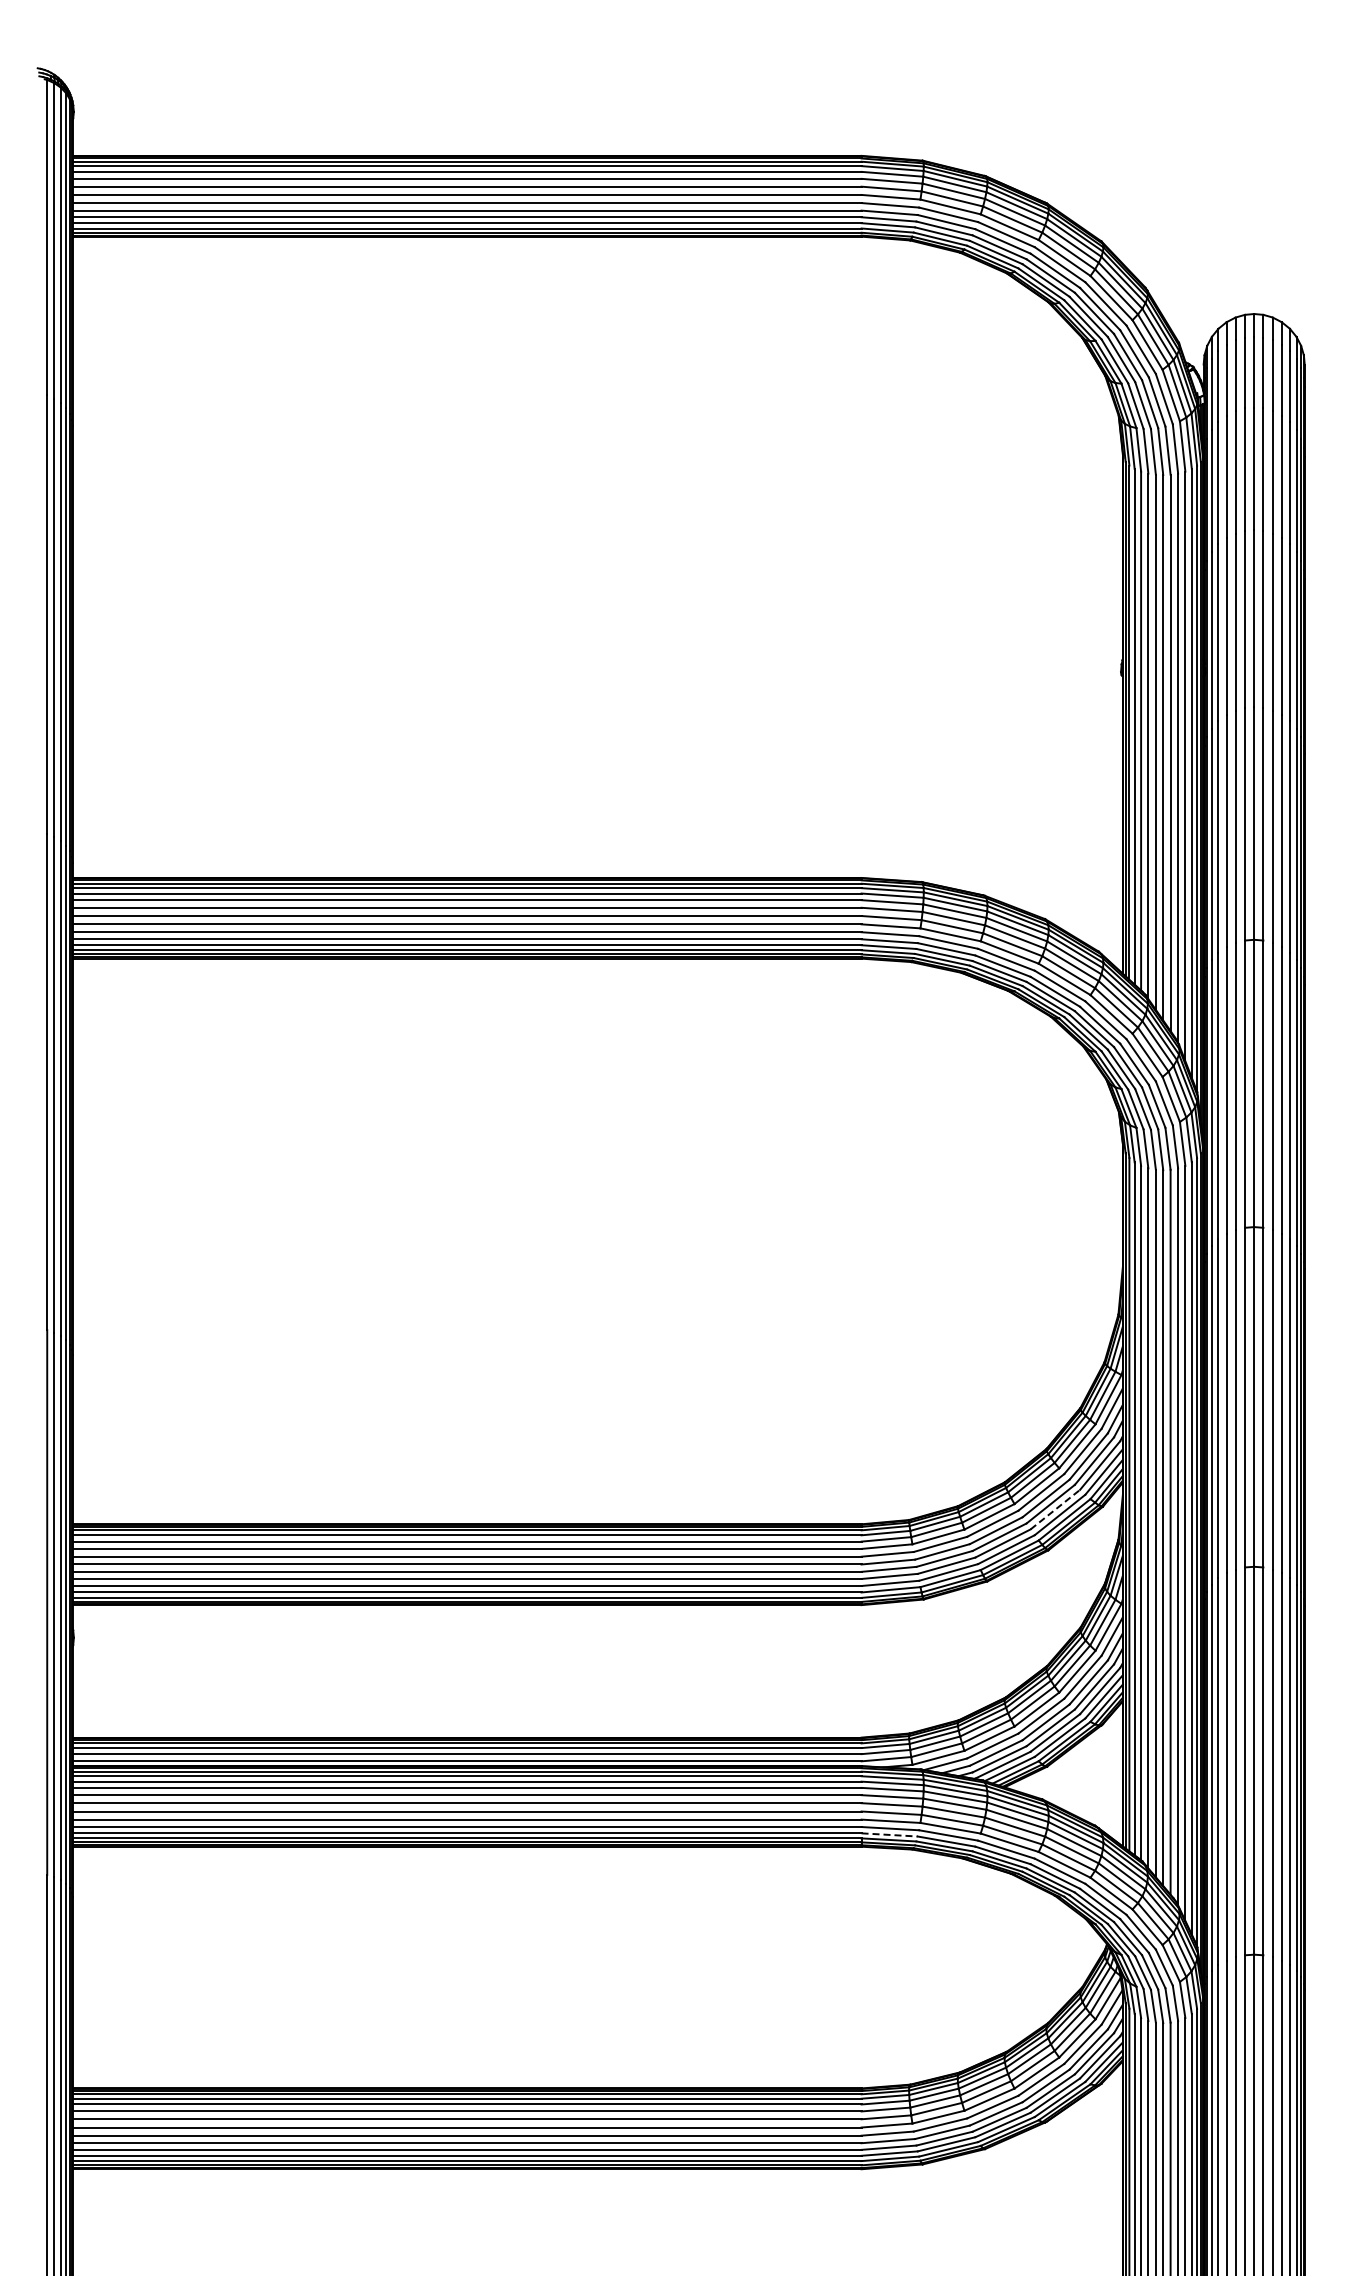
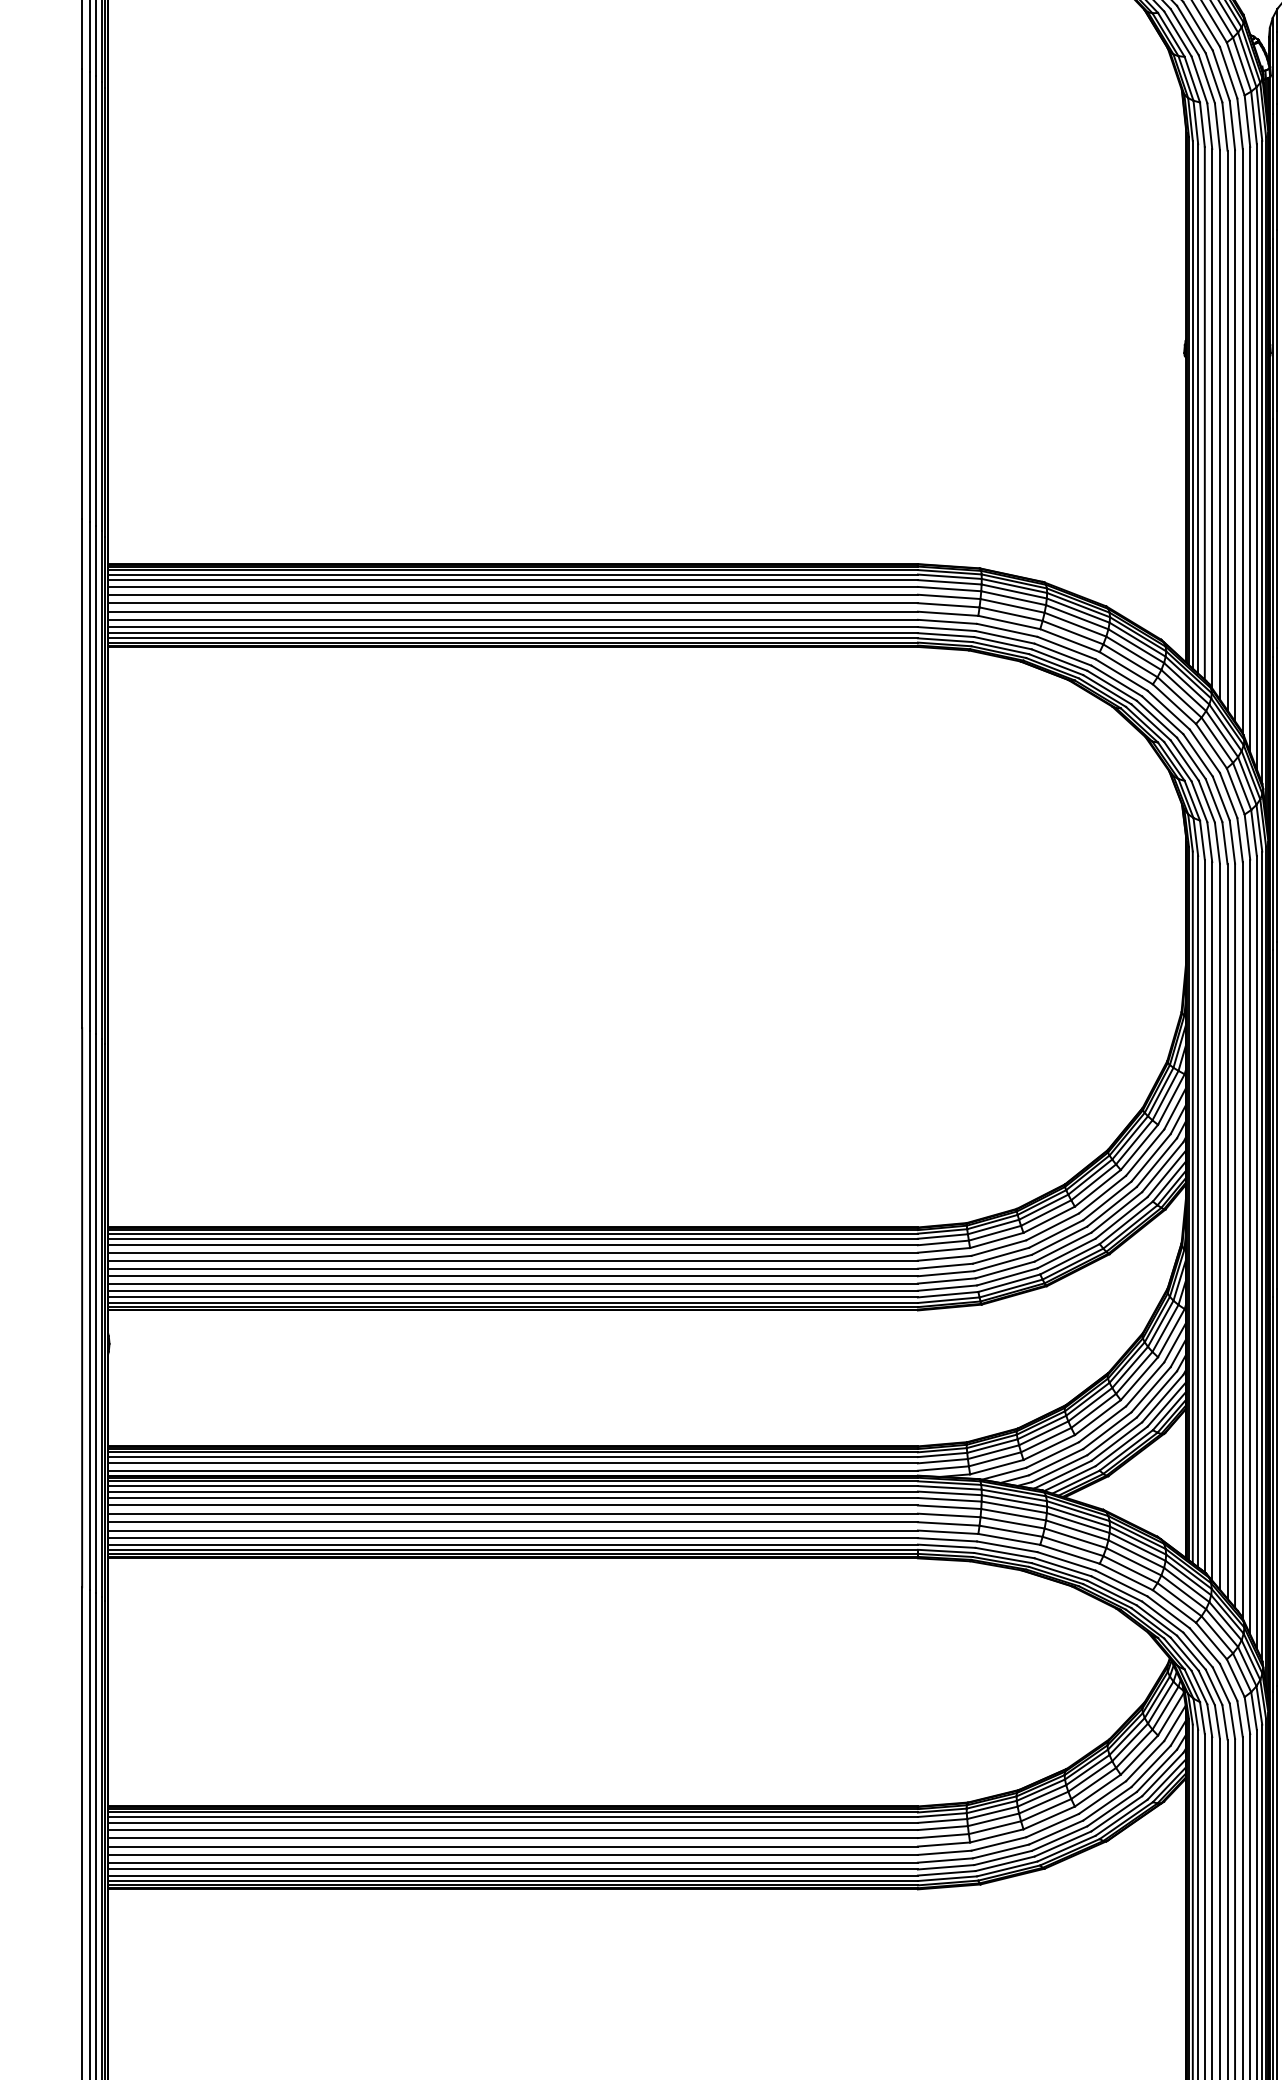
line: (1055, 1509) -> (1116, 1212), dashed -> solid
line: (890, 1834) -> (947, 1545), dashed -> solid

